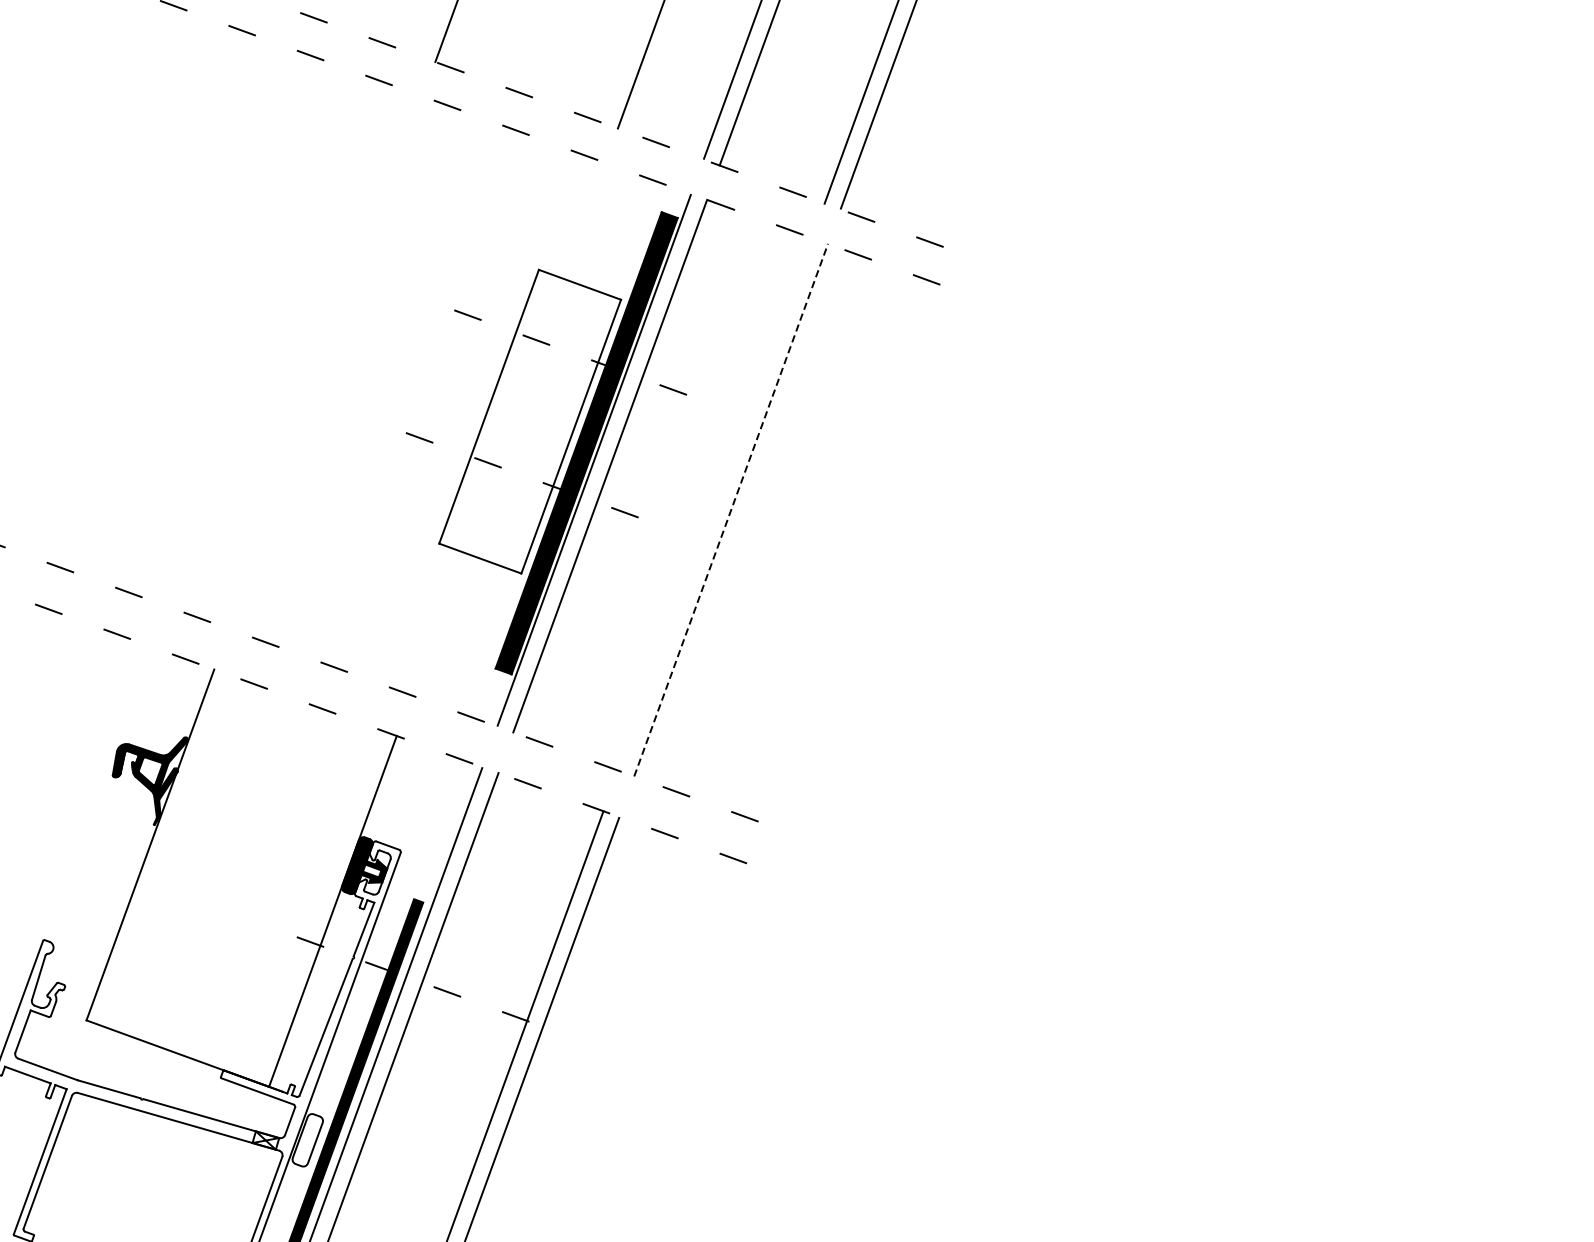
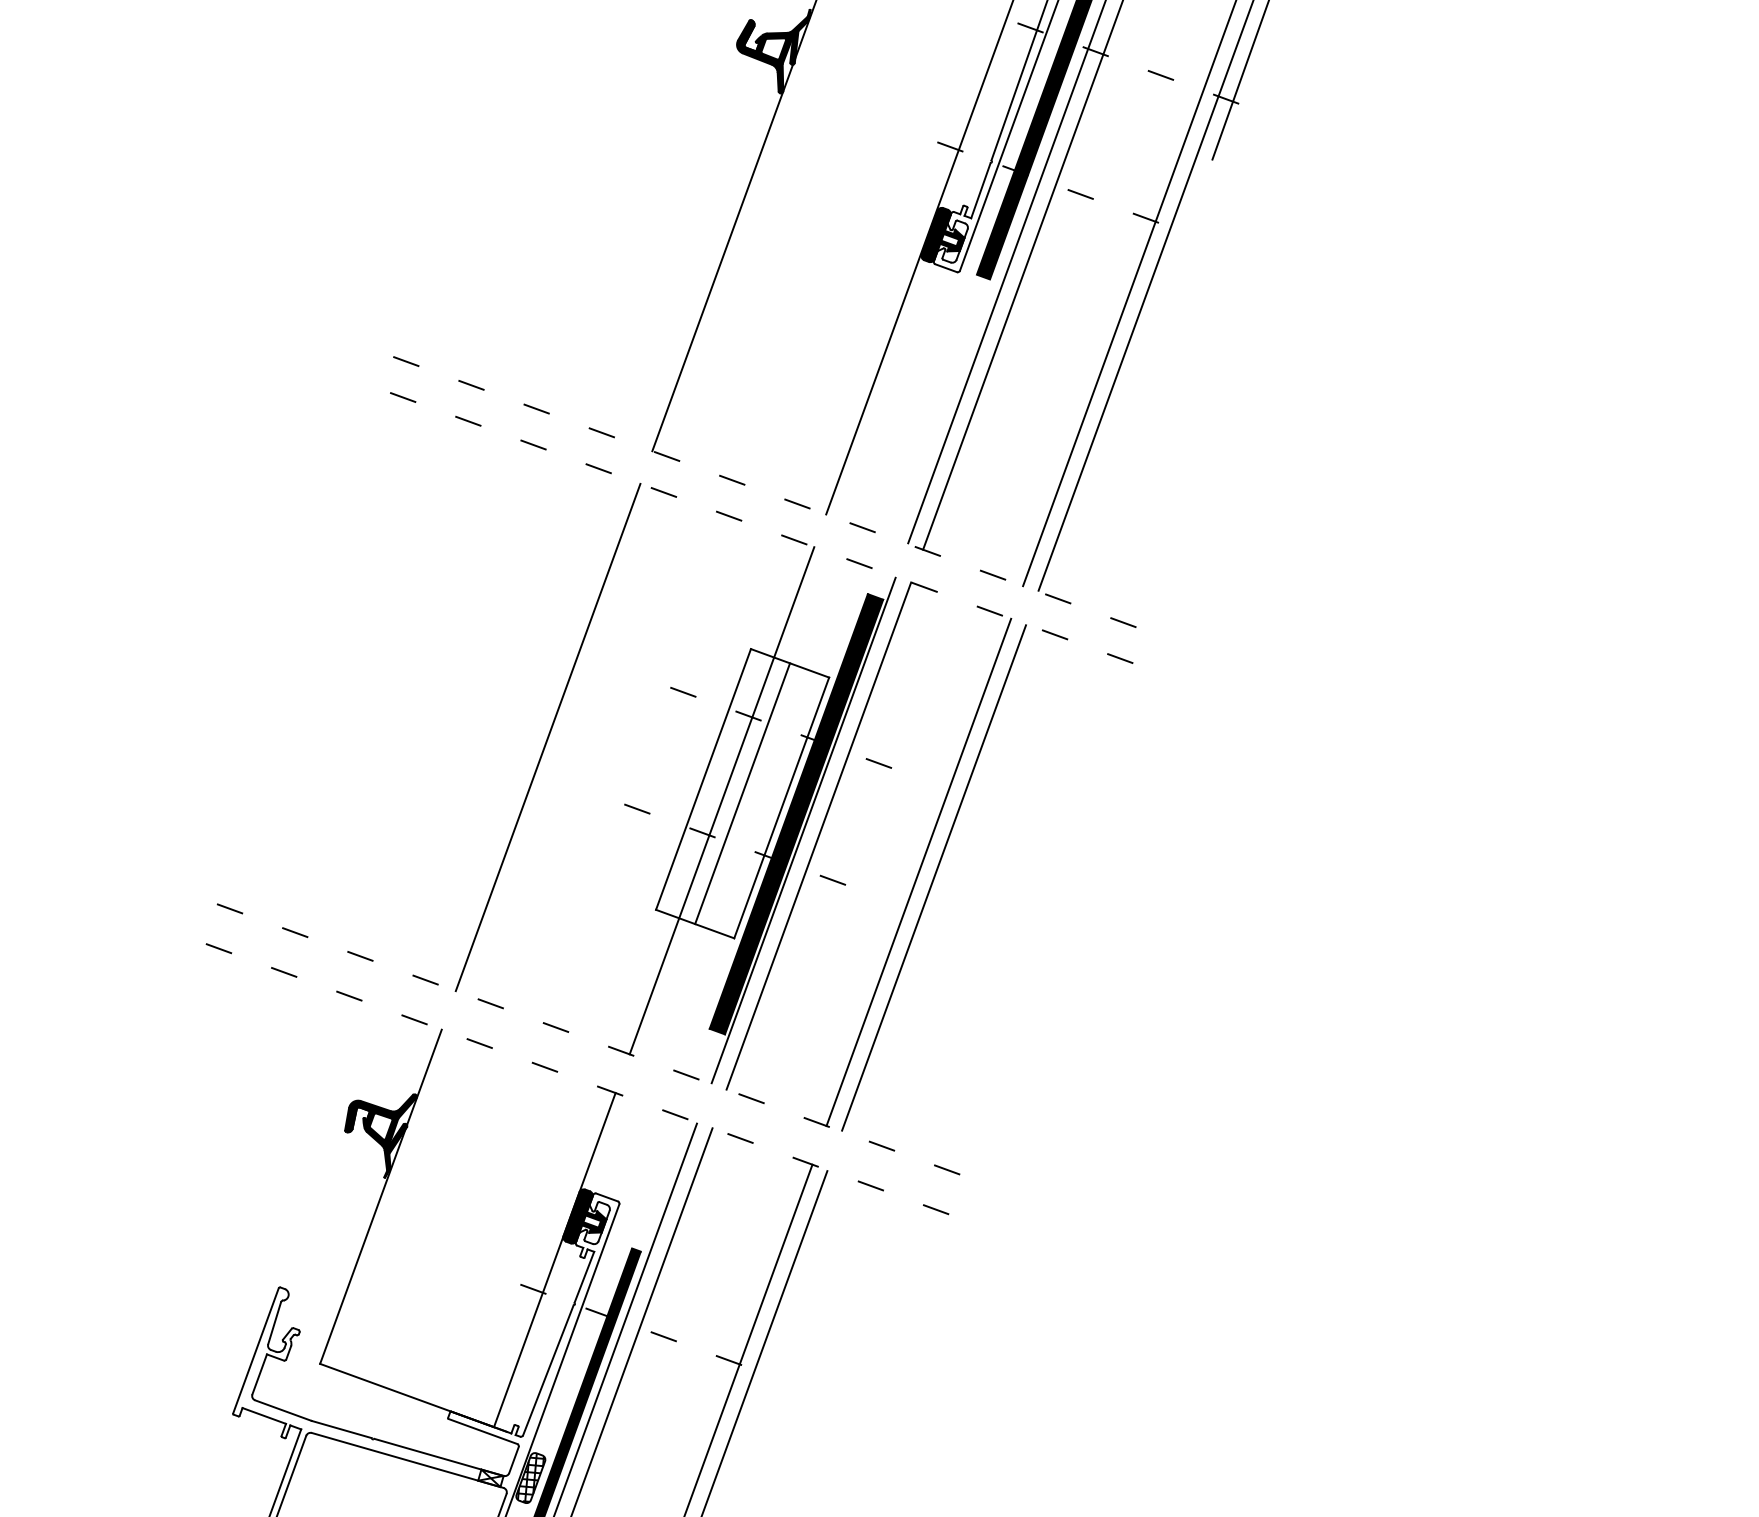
line: (325, 362) -> (547, 737), added
line: (530, 421) -> (742, 793), added
line: (507, 428) -> (721, 800), added
line: (714, 504) -> (918, 872), added
line: (731, 509) -> (934, 877), dashed -> solid
hatch: (308, 1139) -> (531, 1477), added

